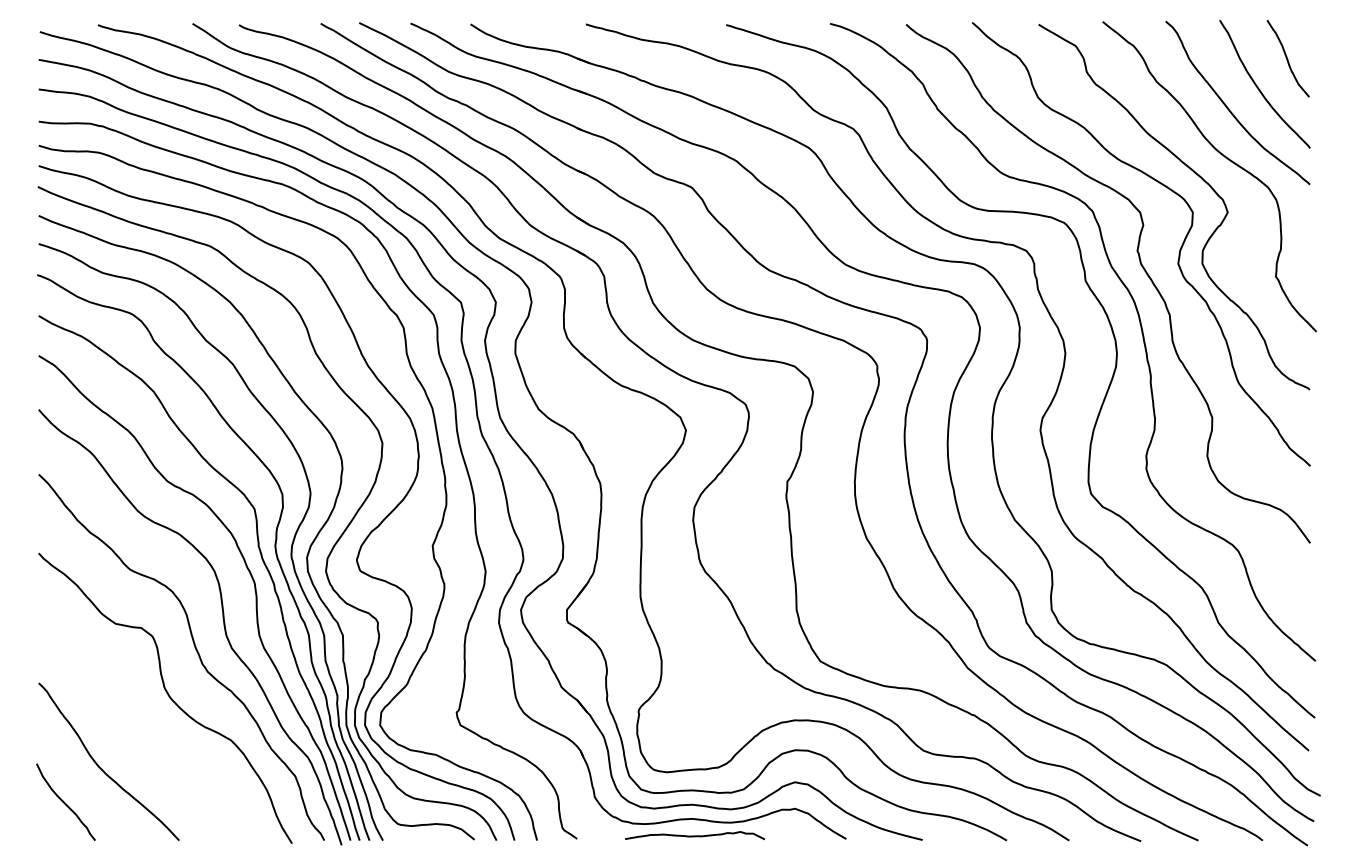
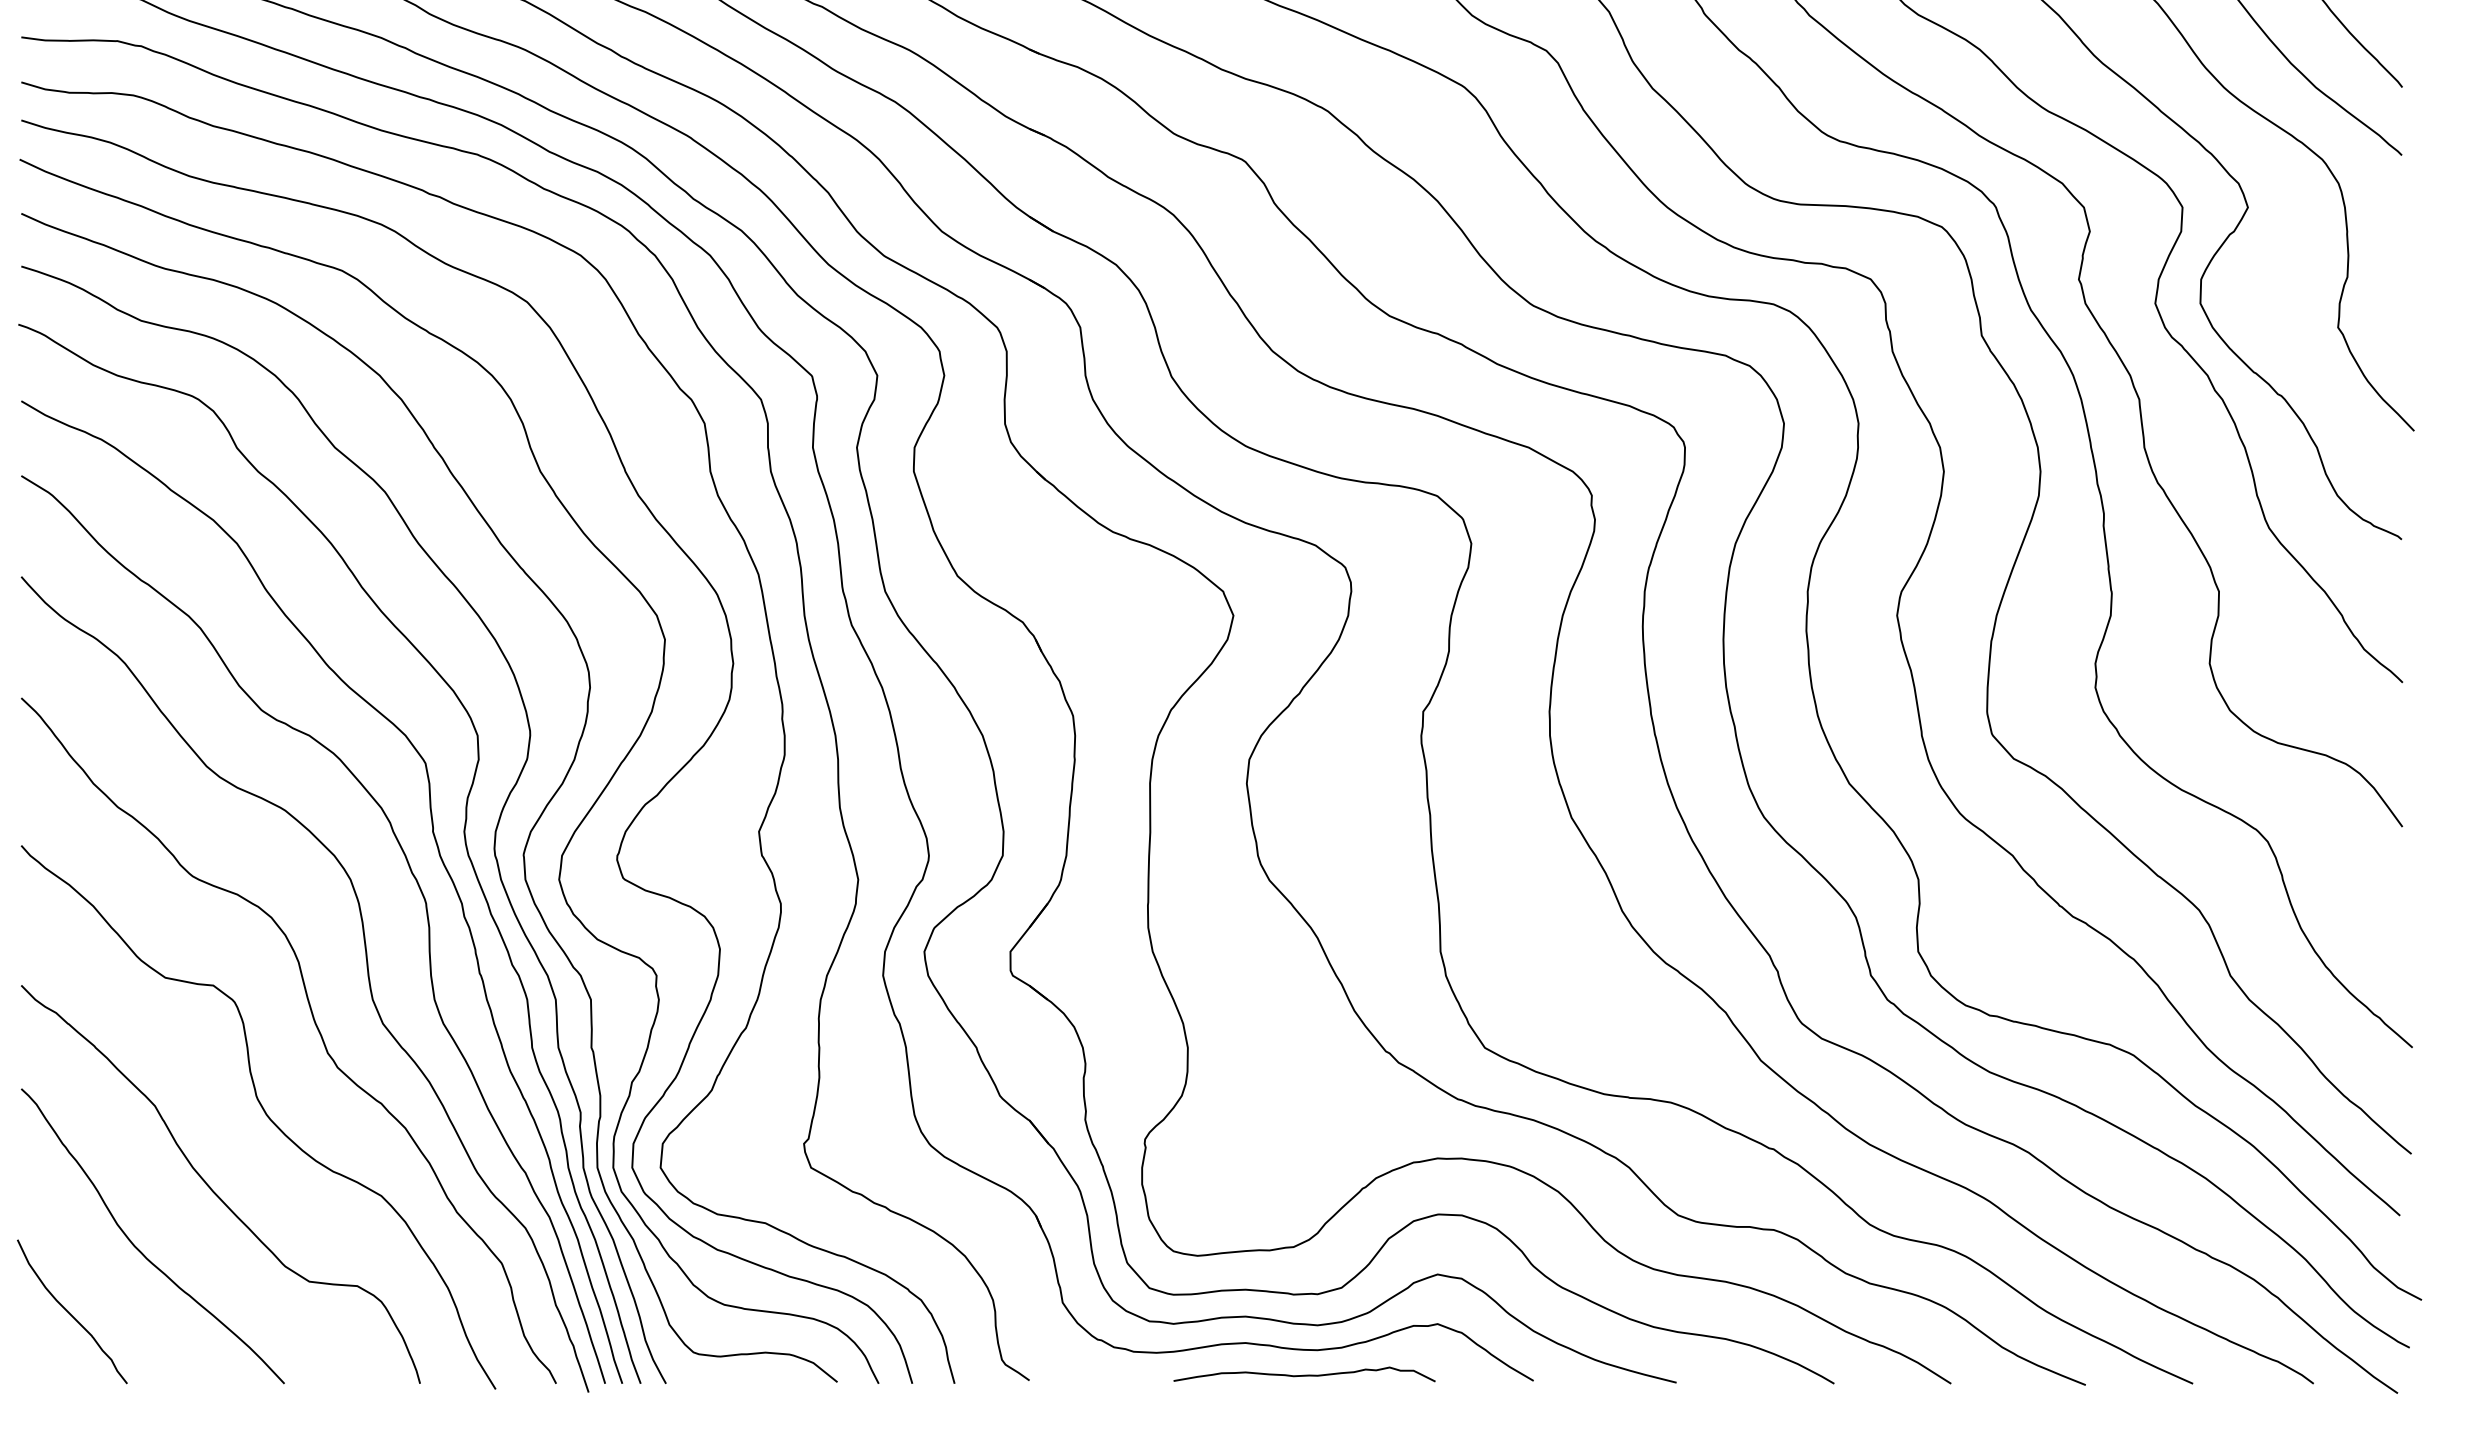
curve: (141, 736) -> (213, 1188), added
curve: (695, 835) -> (1305, 1374), moved

